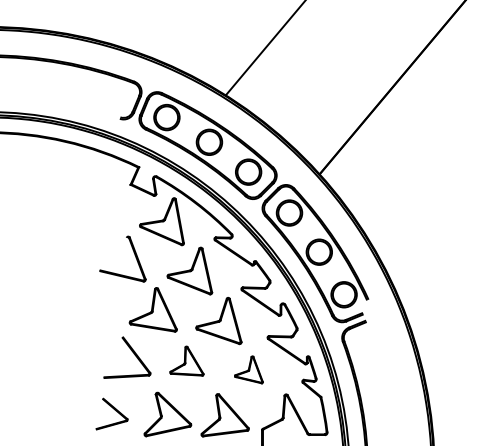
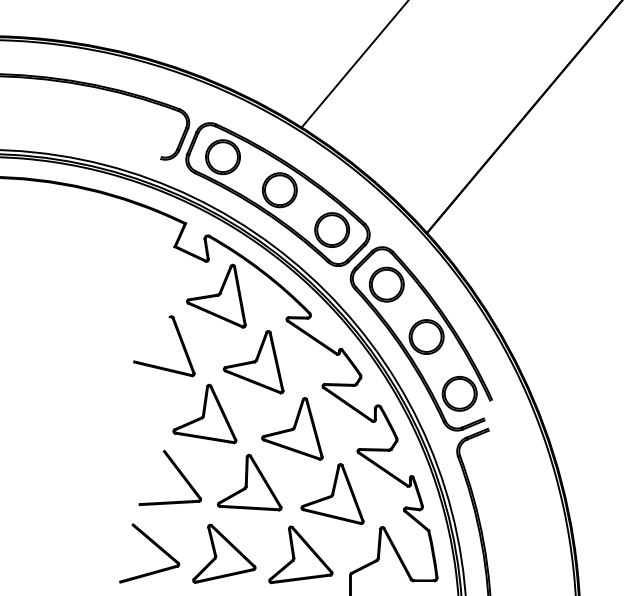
part: (186, 360) -> (249, 481), size x1.43
part: (248, 369) -> (332, 493), size x1.67
part: (112, 413) -> (150, 552), size x1.43

